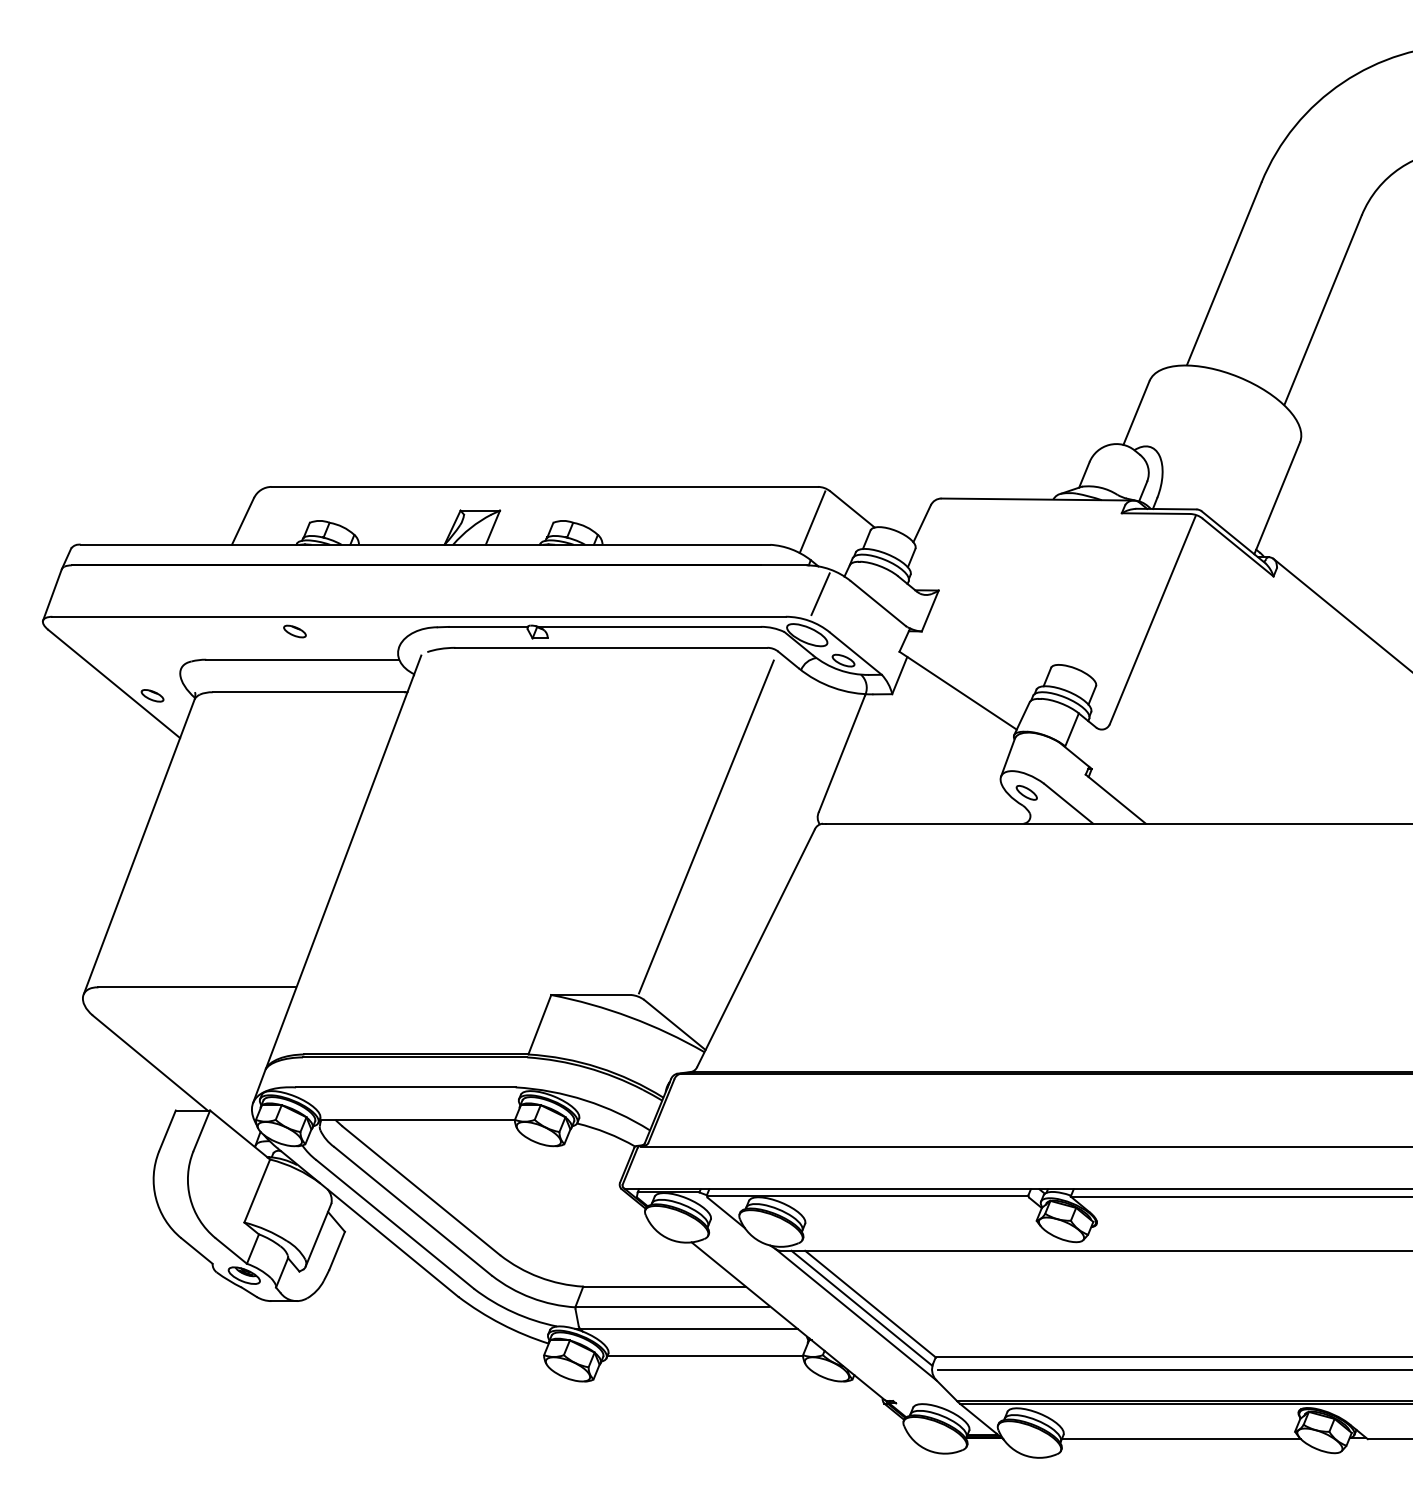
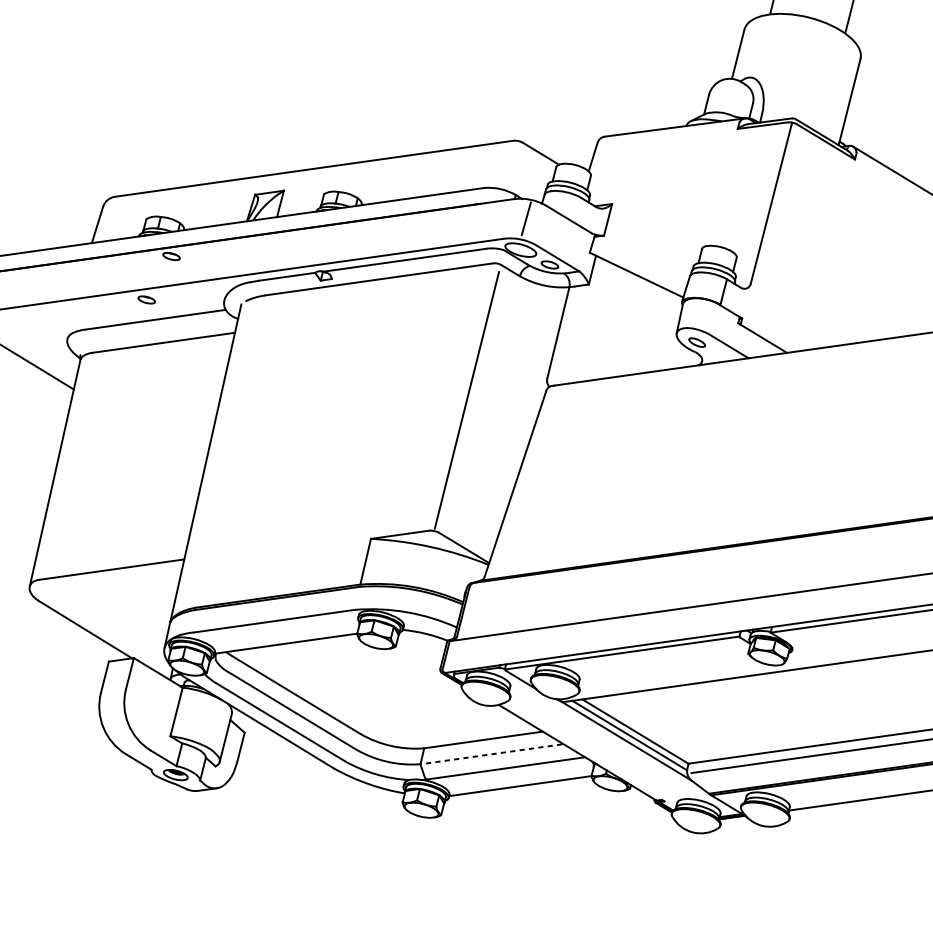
line: (812, 522) -> (513, 167), removed
part: (152, 695) -> (171, 256), moved
line: (672, 1307) -> (491, 754), solid -> dashed

